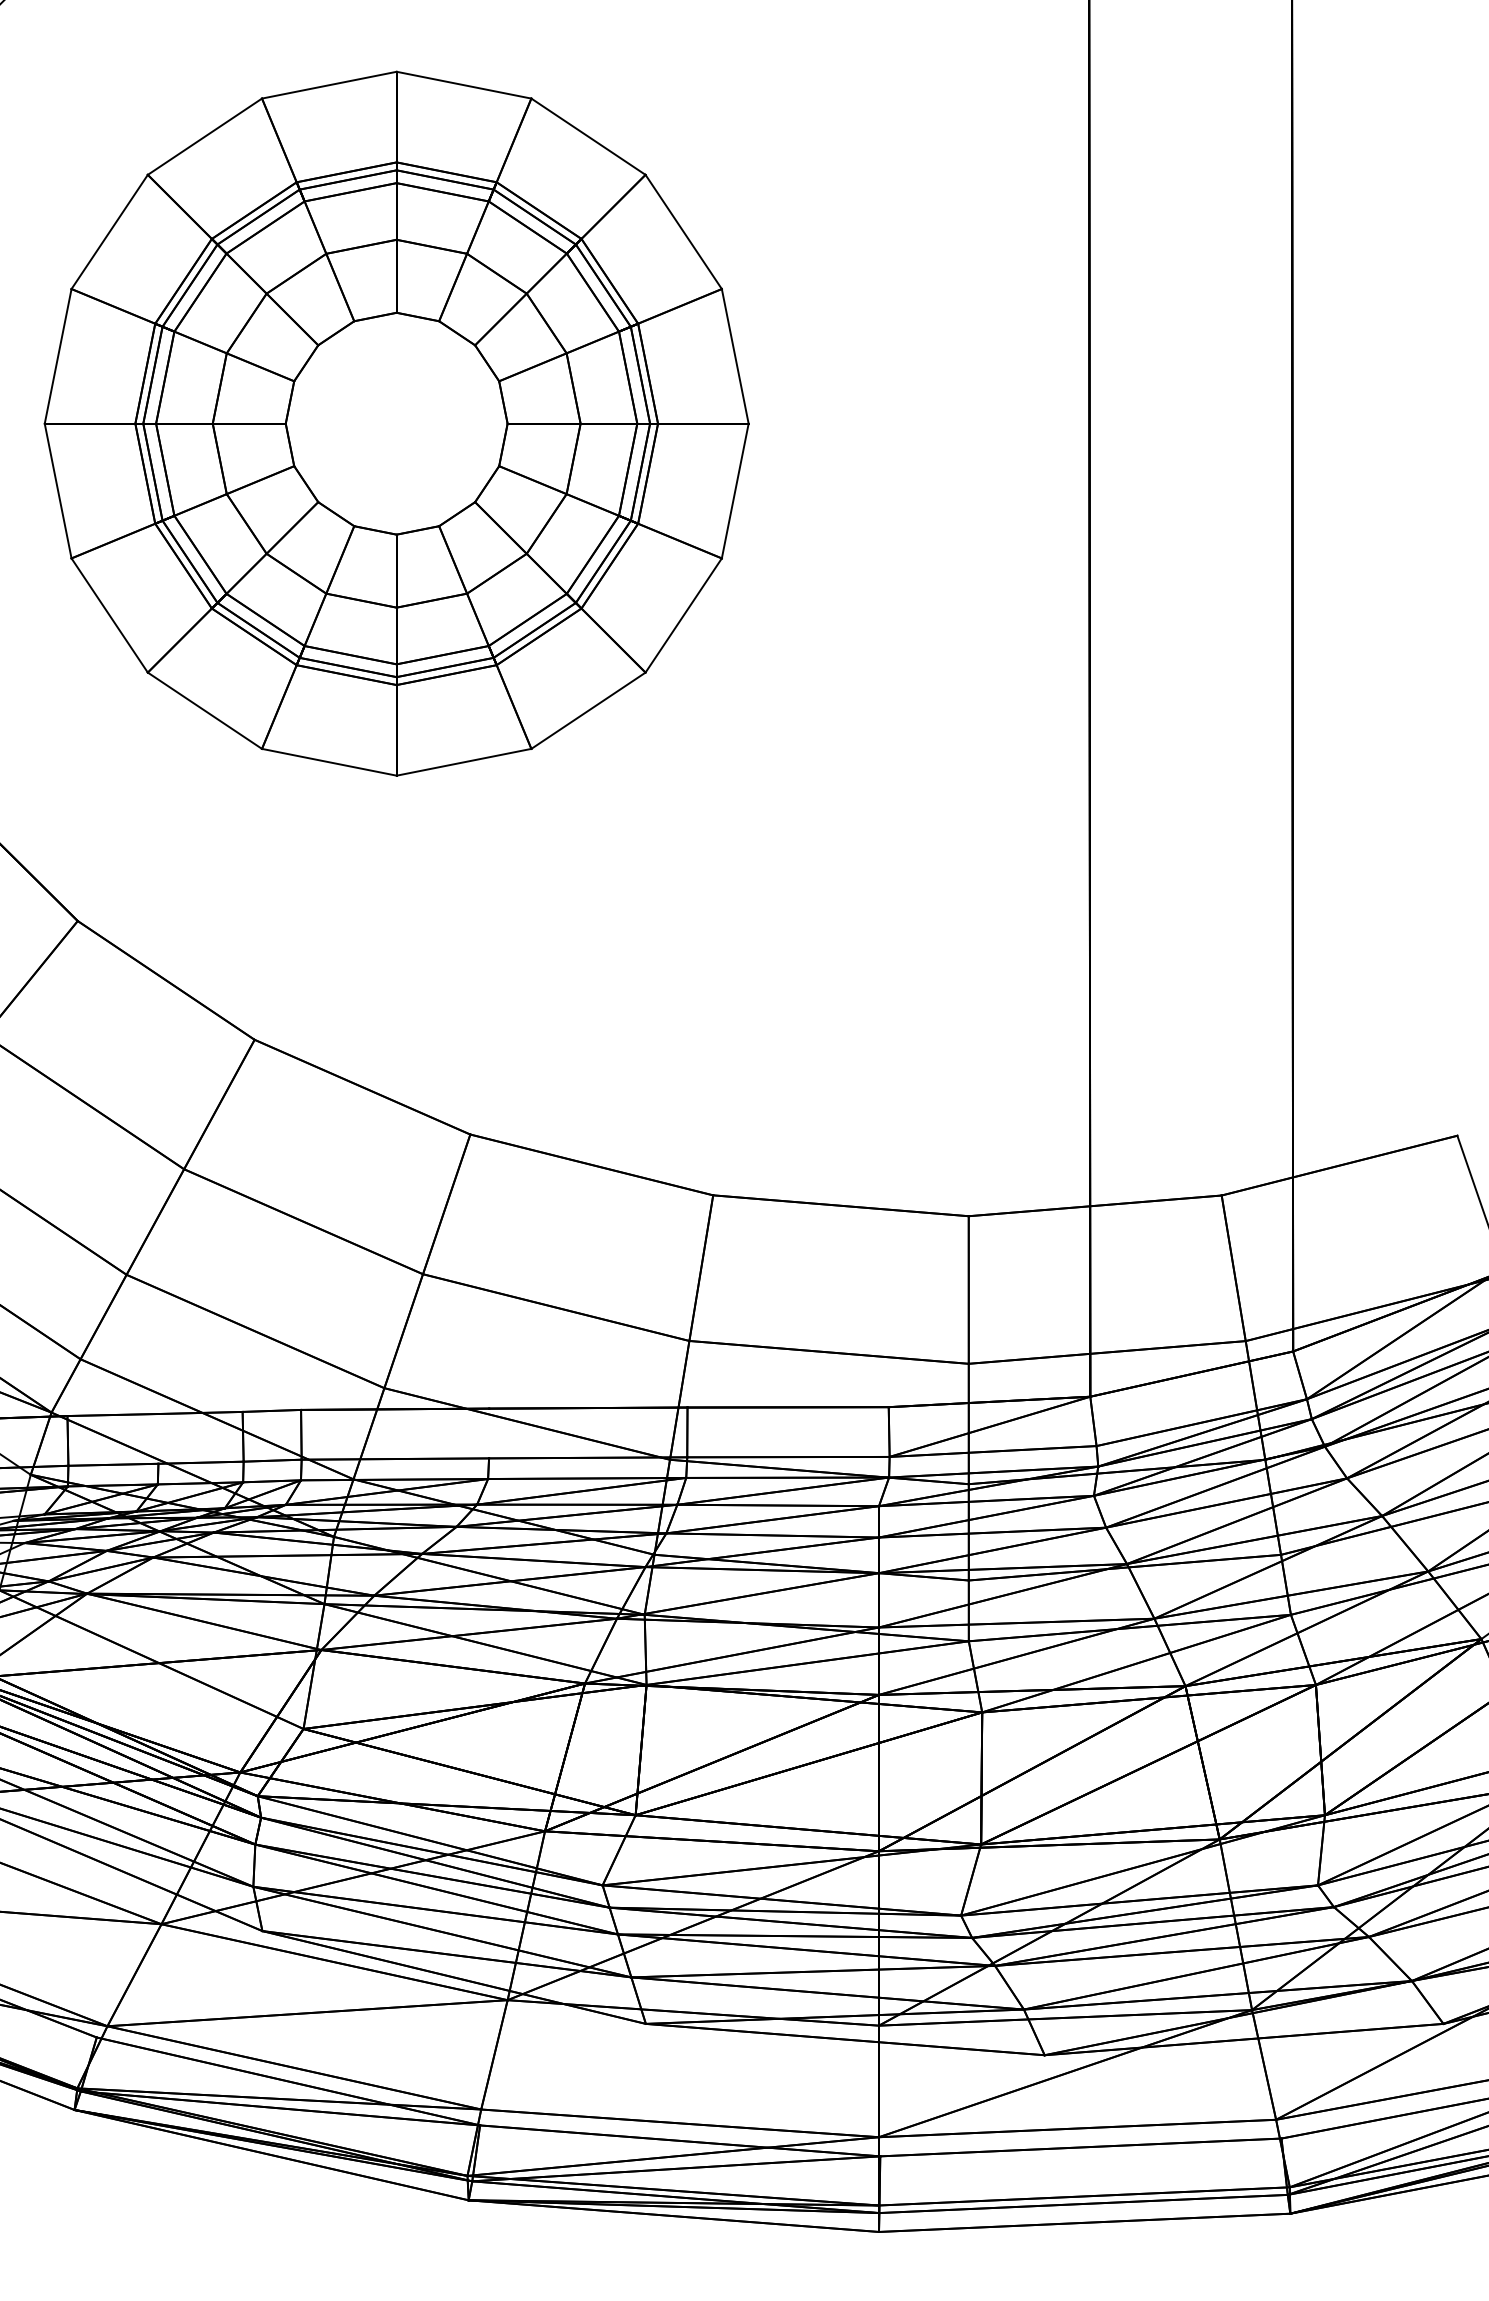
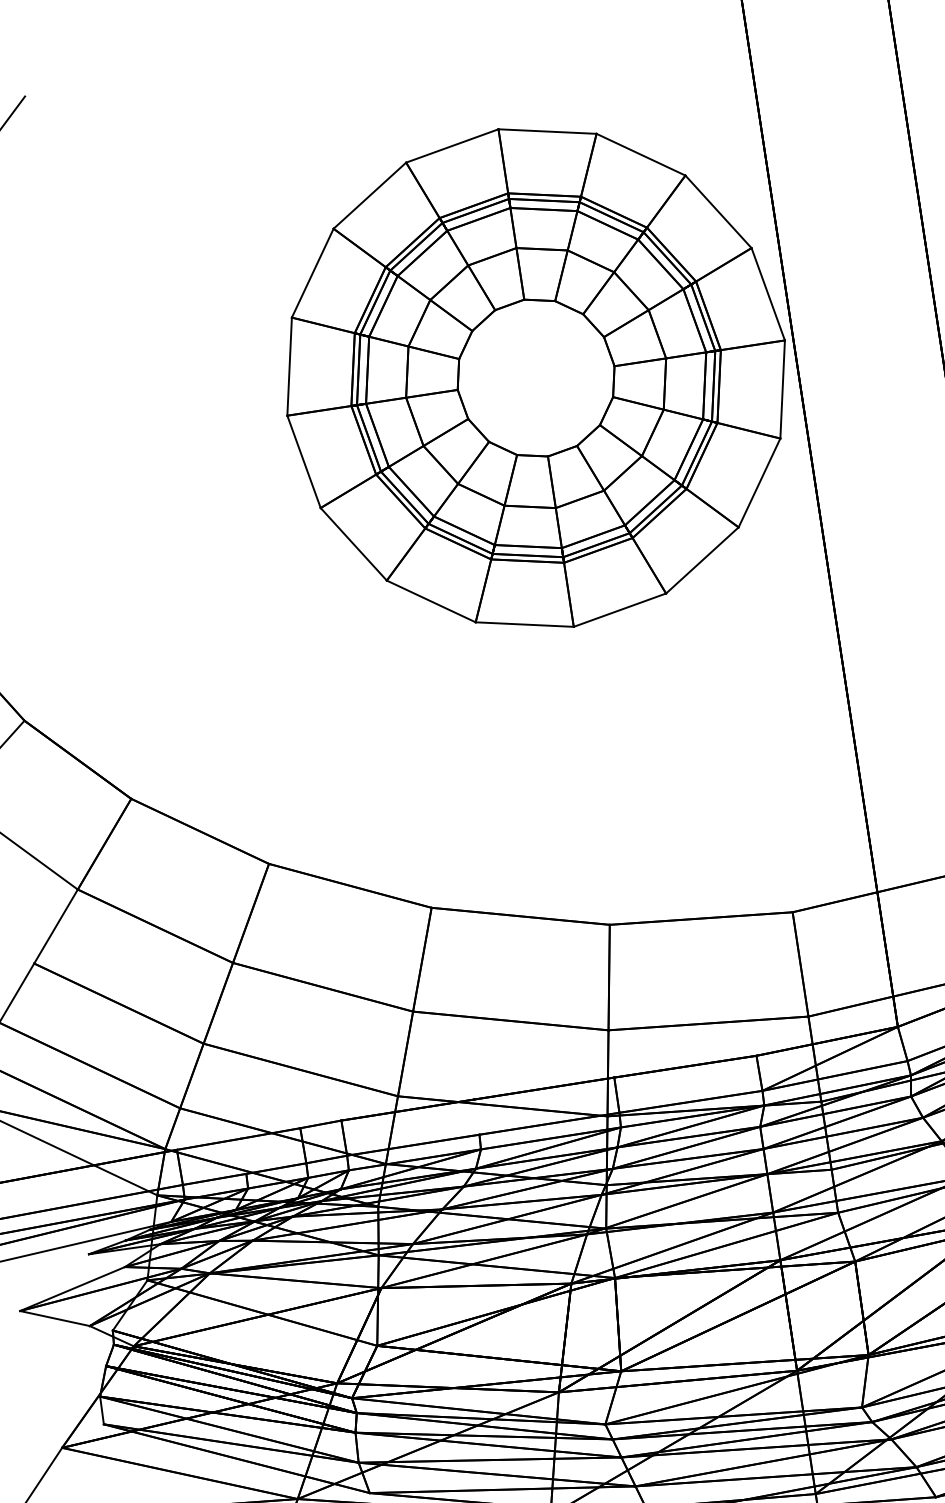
part: (396, 423) -> (535, 377), moved

